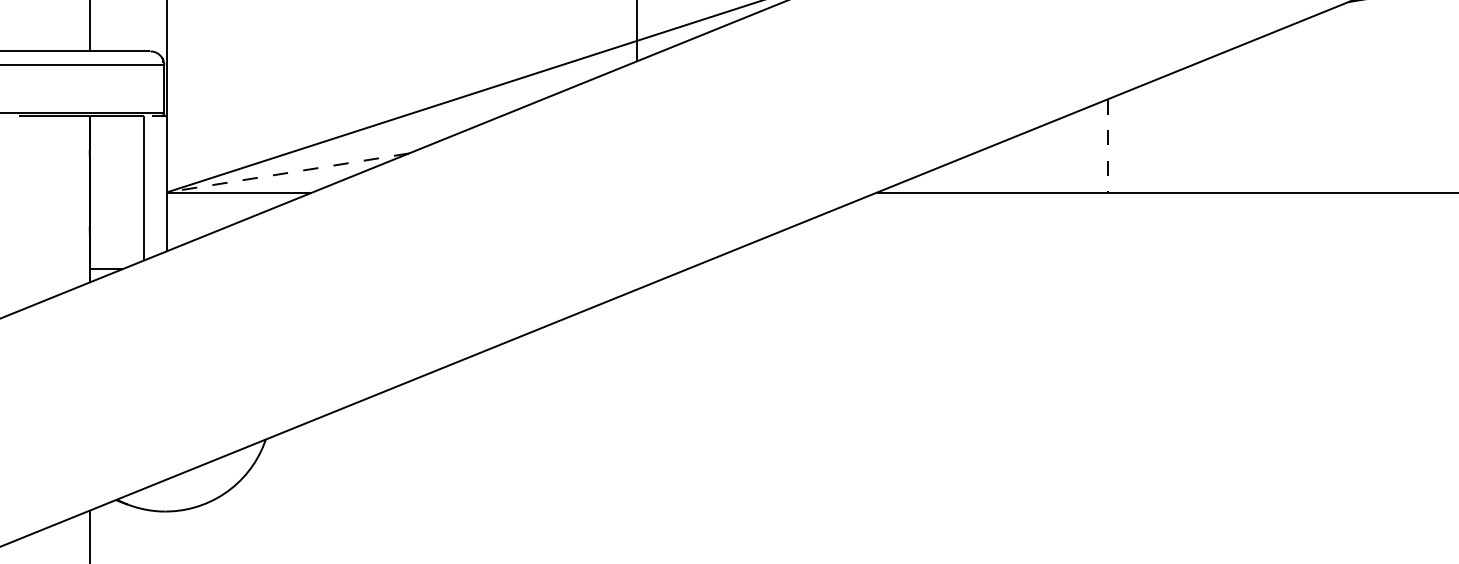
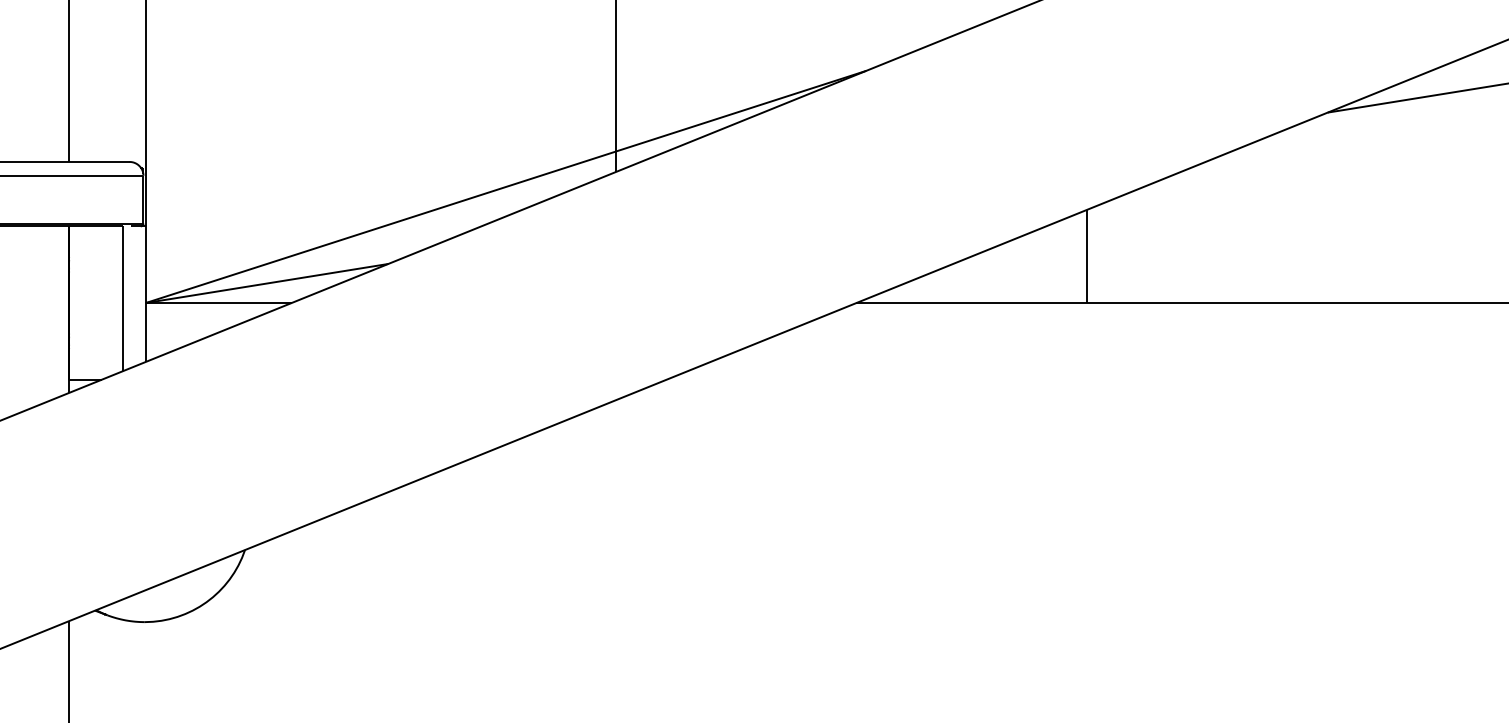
line: (1107, 145) -> (1086, 256), dashed -> solid
line: (288, 172) -> (267, 283), dashed -> solid

